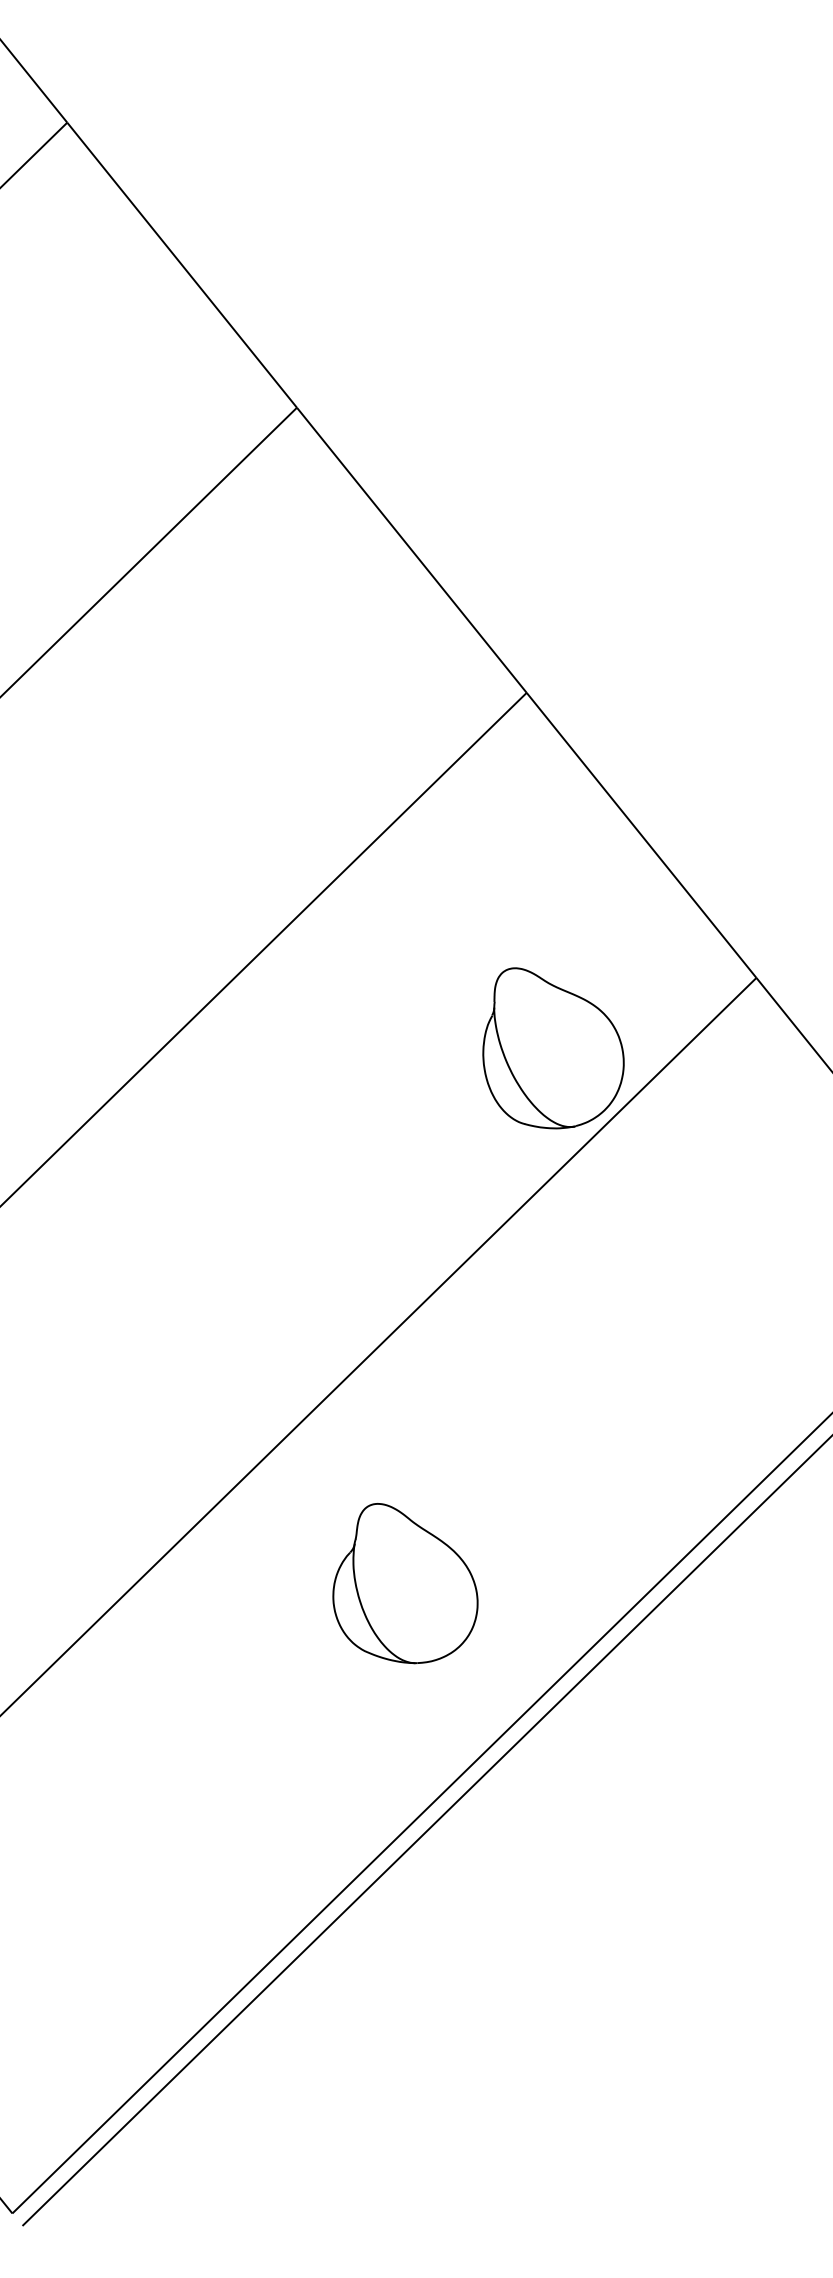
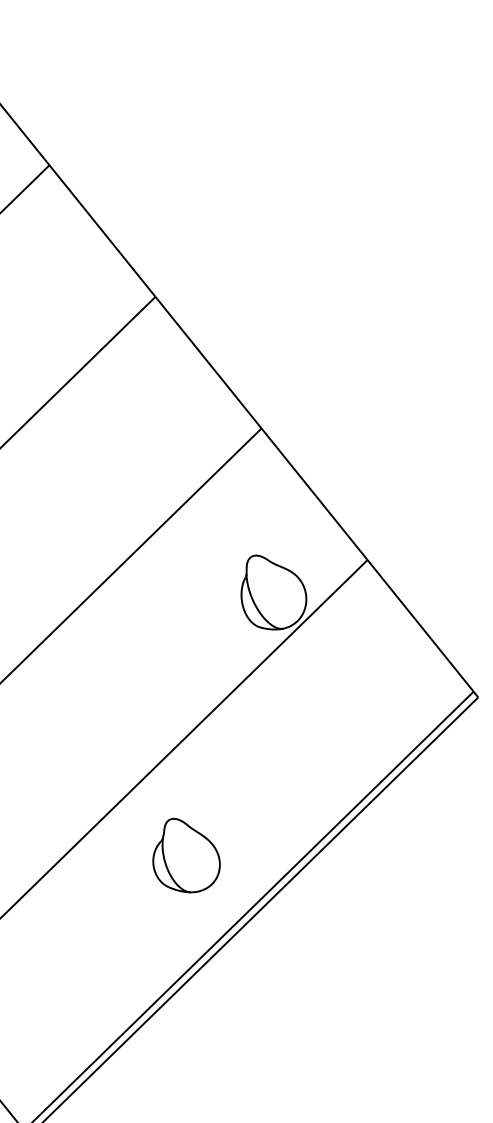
part: (405, 1583) -> (186, 855), moved

